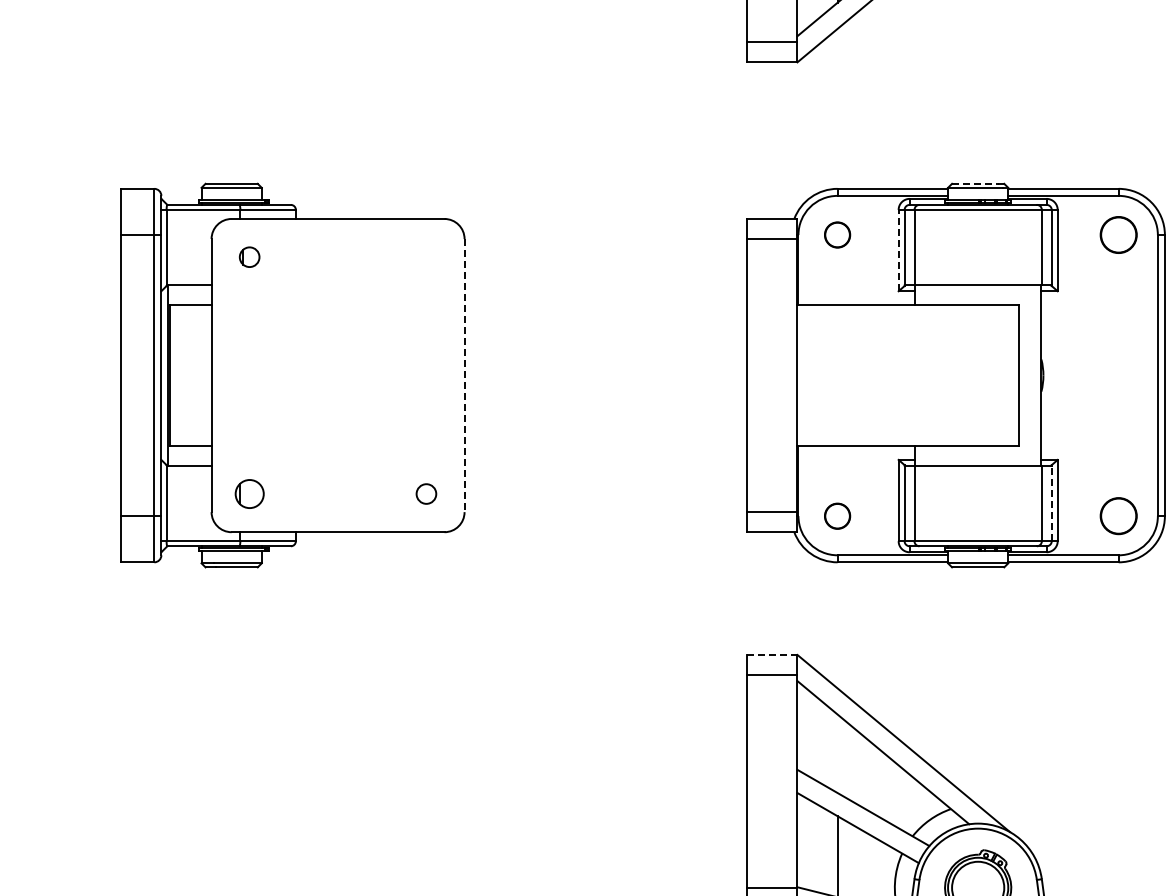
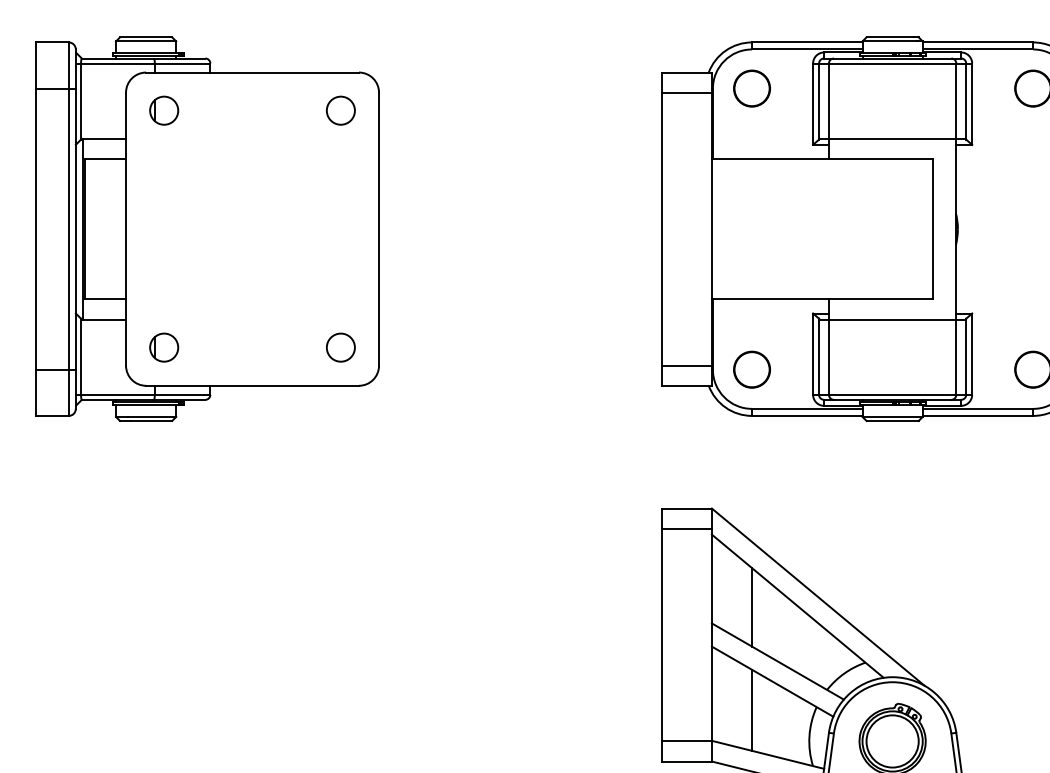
line: (975, 183) -> (889, 37), dashed -> solid
circle: (837, 234) -> (751, 88), size x1.43
line: (898, 250) -> (812, 104), dashed -> solid
part: (249, 257) -> (163, 111), size x1.43
circle: (426, 257) -> (340, 111), added
line: (464, 375) -> (378, 229), dashed -> solid
circle: (426, 493) -> (340, 347), size x1.43
line: (1051, 502) -> (965, 356), dashed -> solid
circle: (837, 516) -> (751, 370), size x1.43
line: (772, 654) -> (686, 508), dashed -> solid
line: (837, 753) -> (751, 607), added

